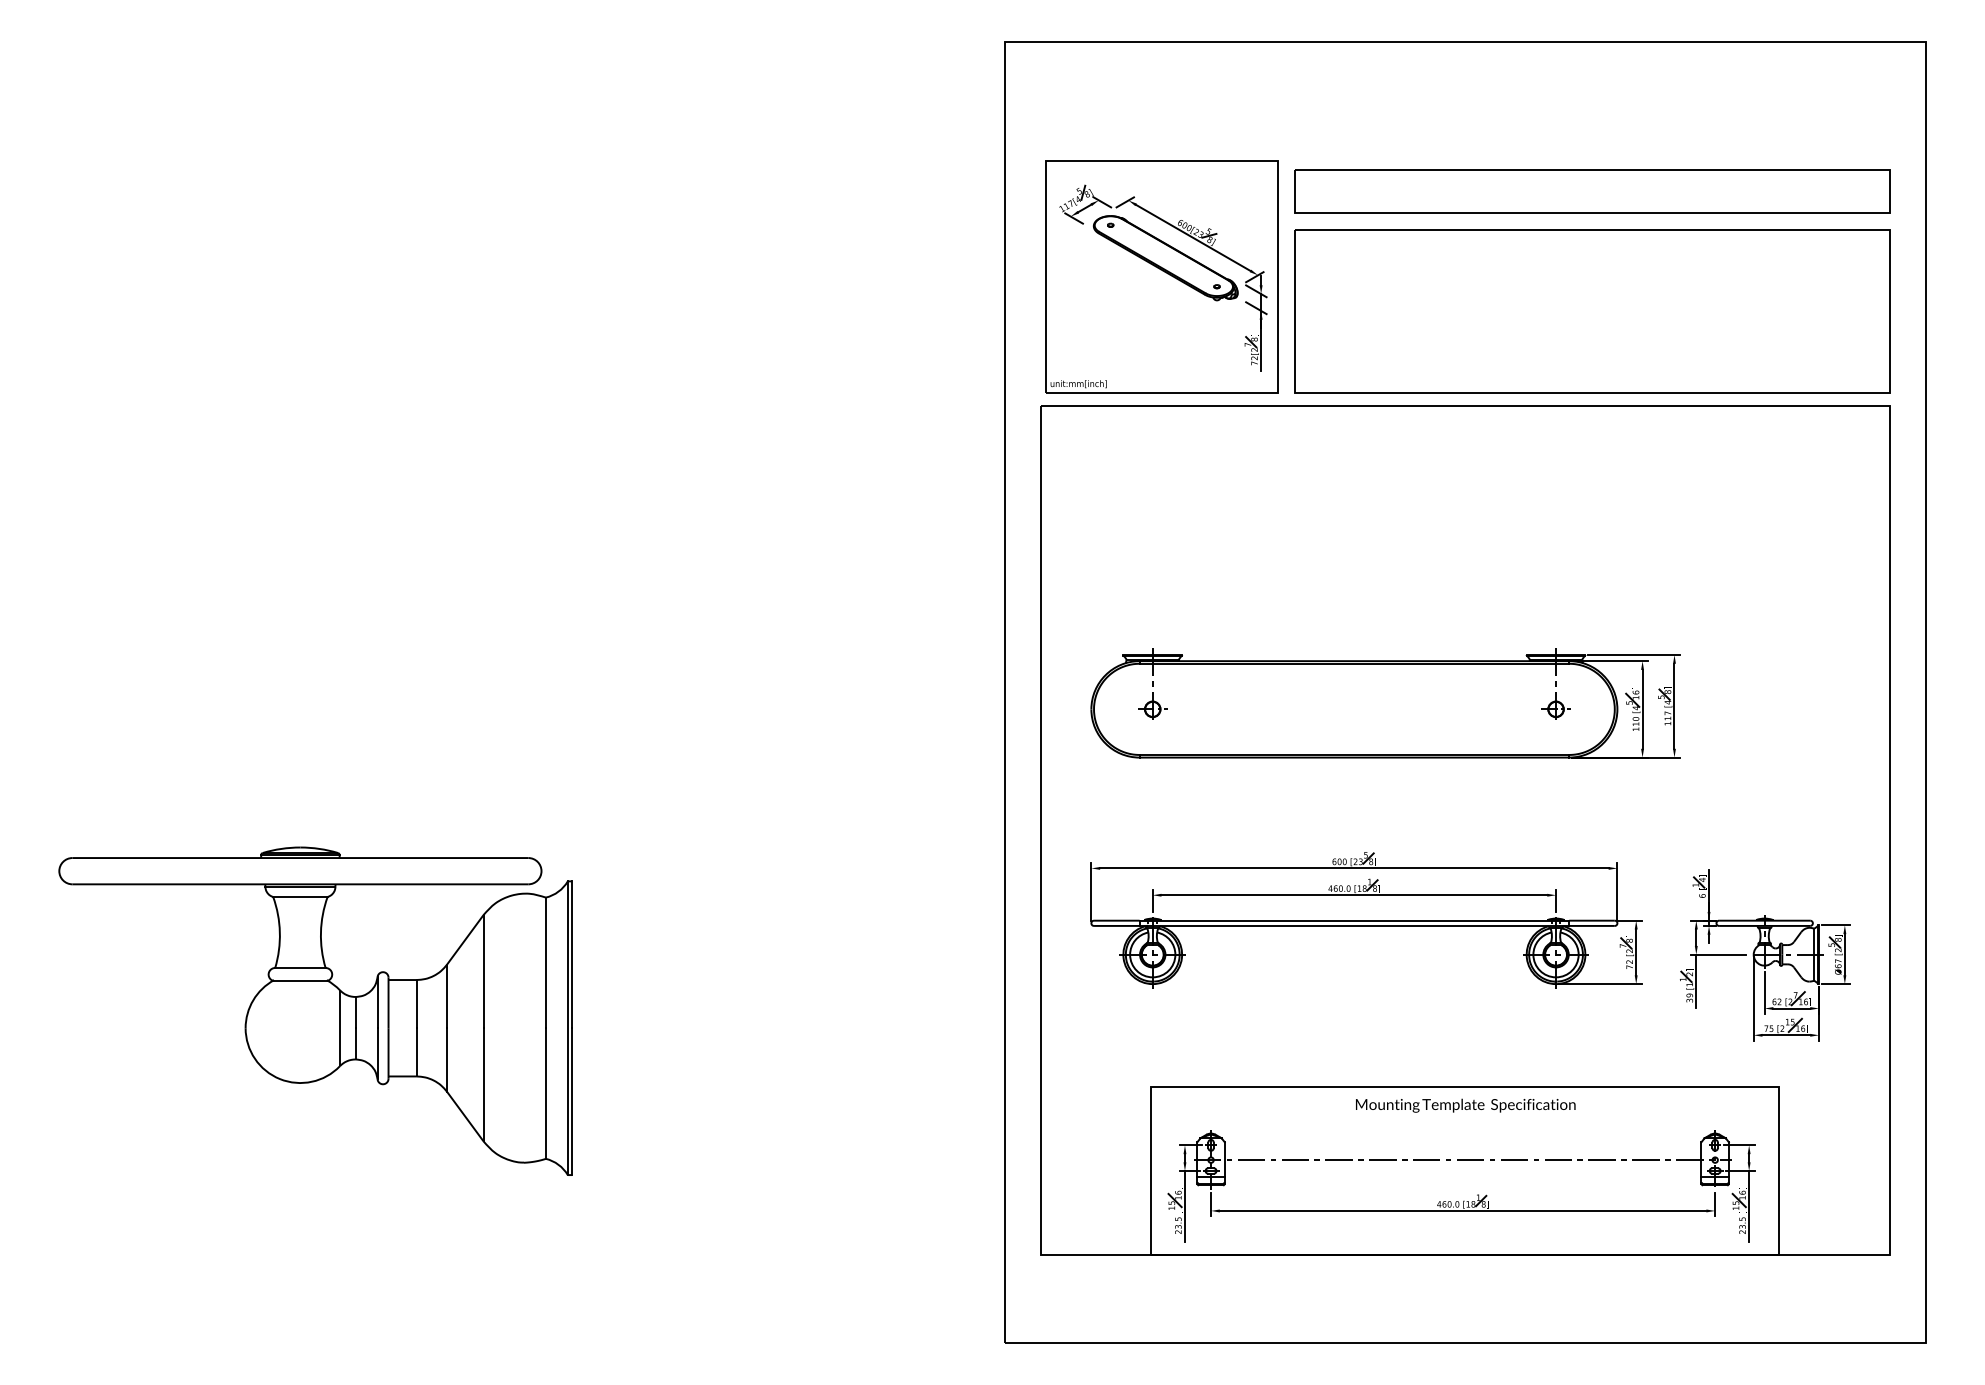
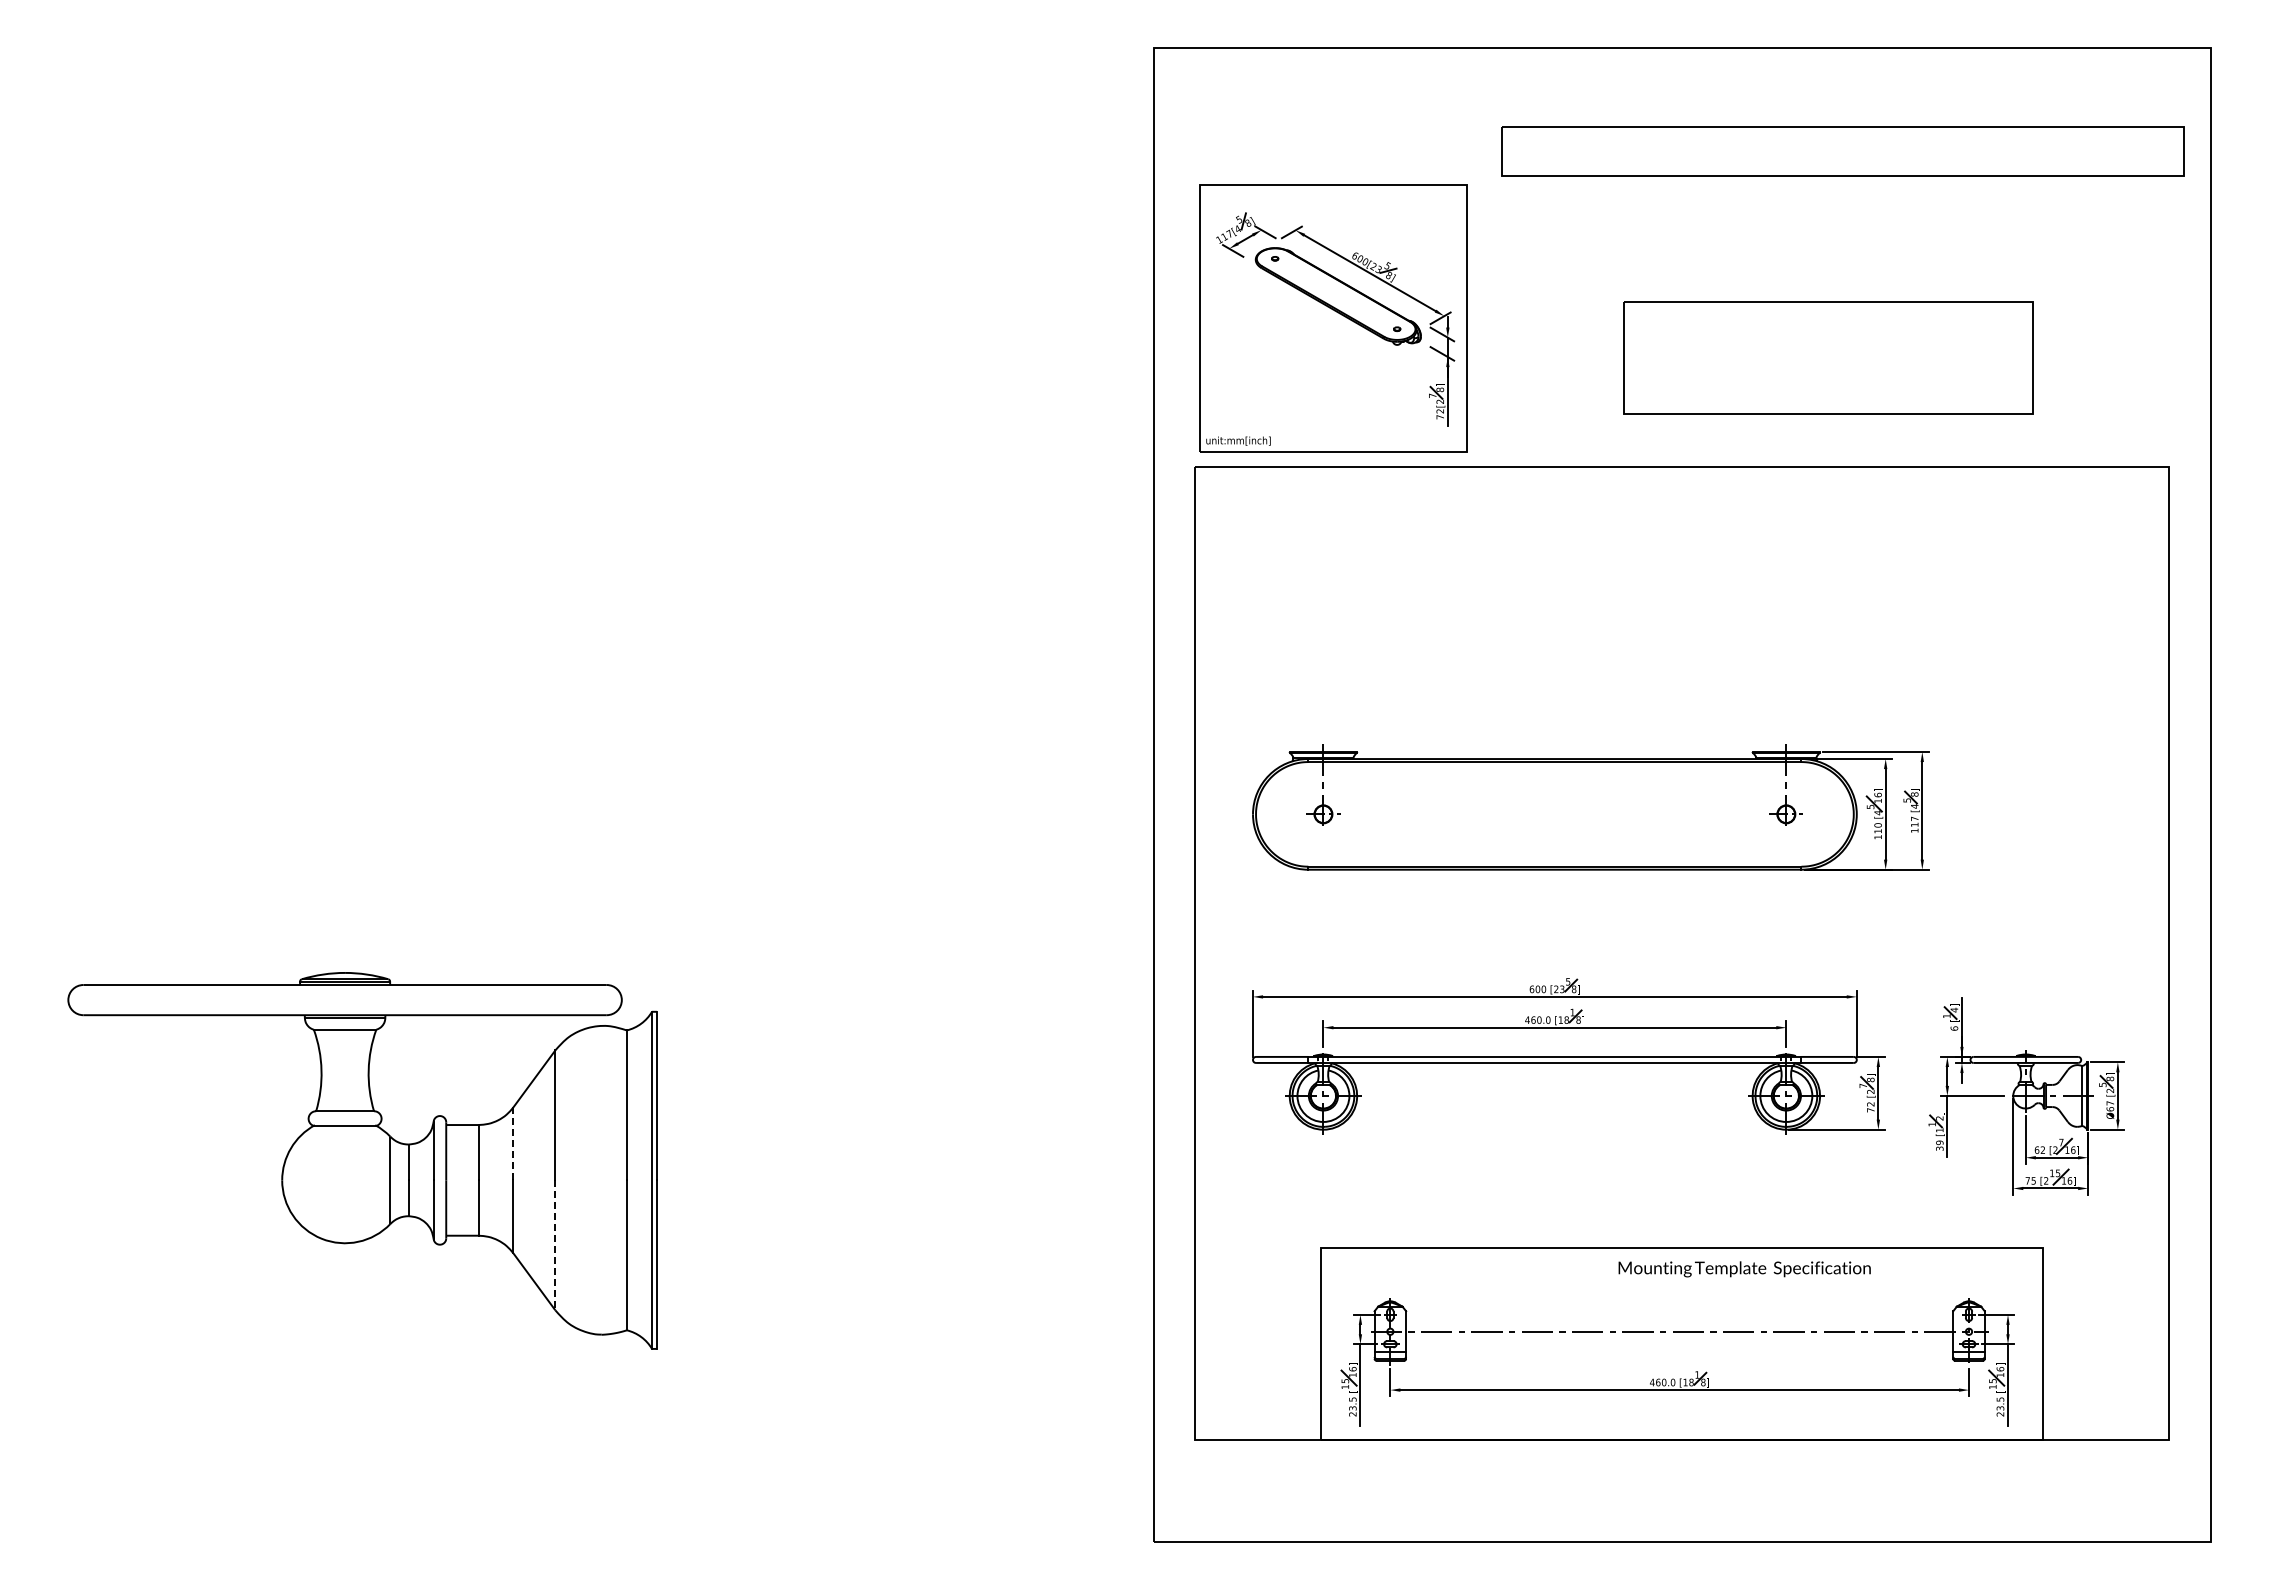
part: (1591, 191) -> (1842, 151), moved
part: (1591, 312) -> (1827, 358), size x0.6
line: (447, 996) -> (513, 1144), solid -> dashed
line: (483, 1084) -> (555, 1245), solid -> dashed
text: (1465, 1105) -> (1744, 1269), moved

